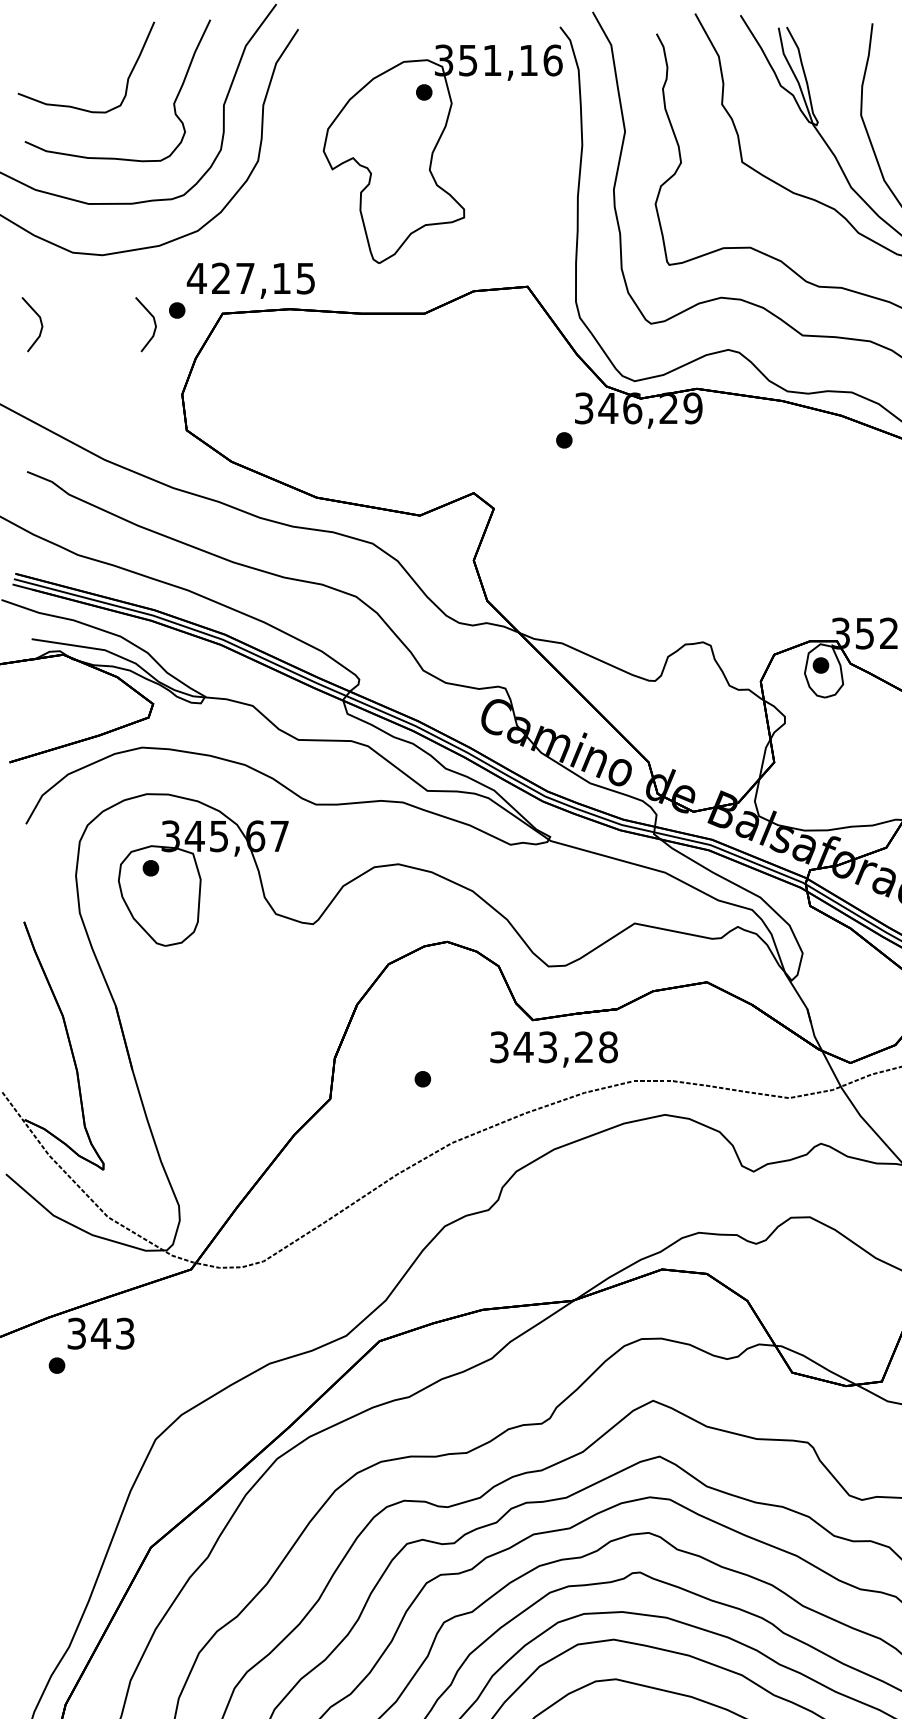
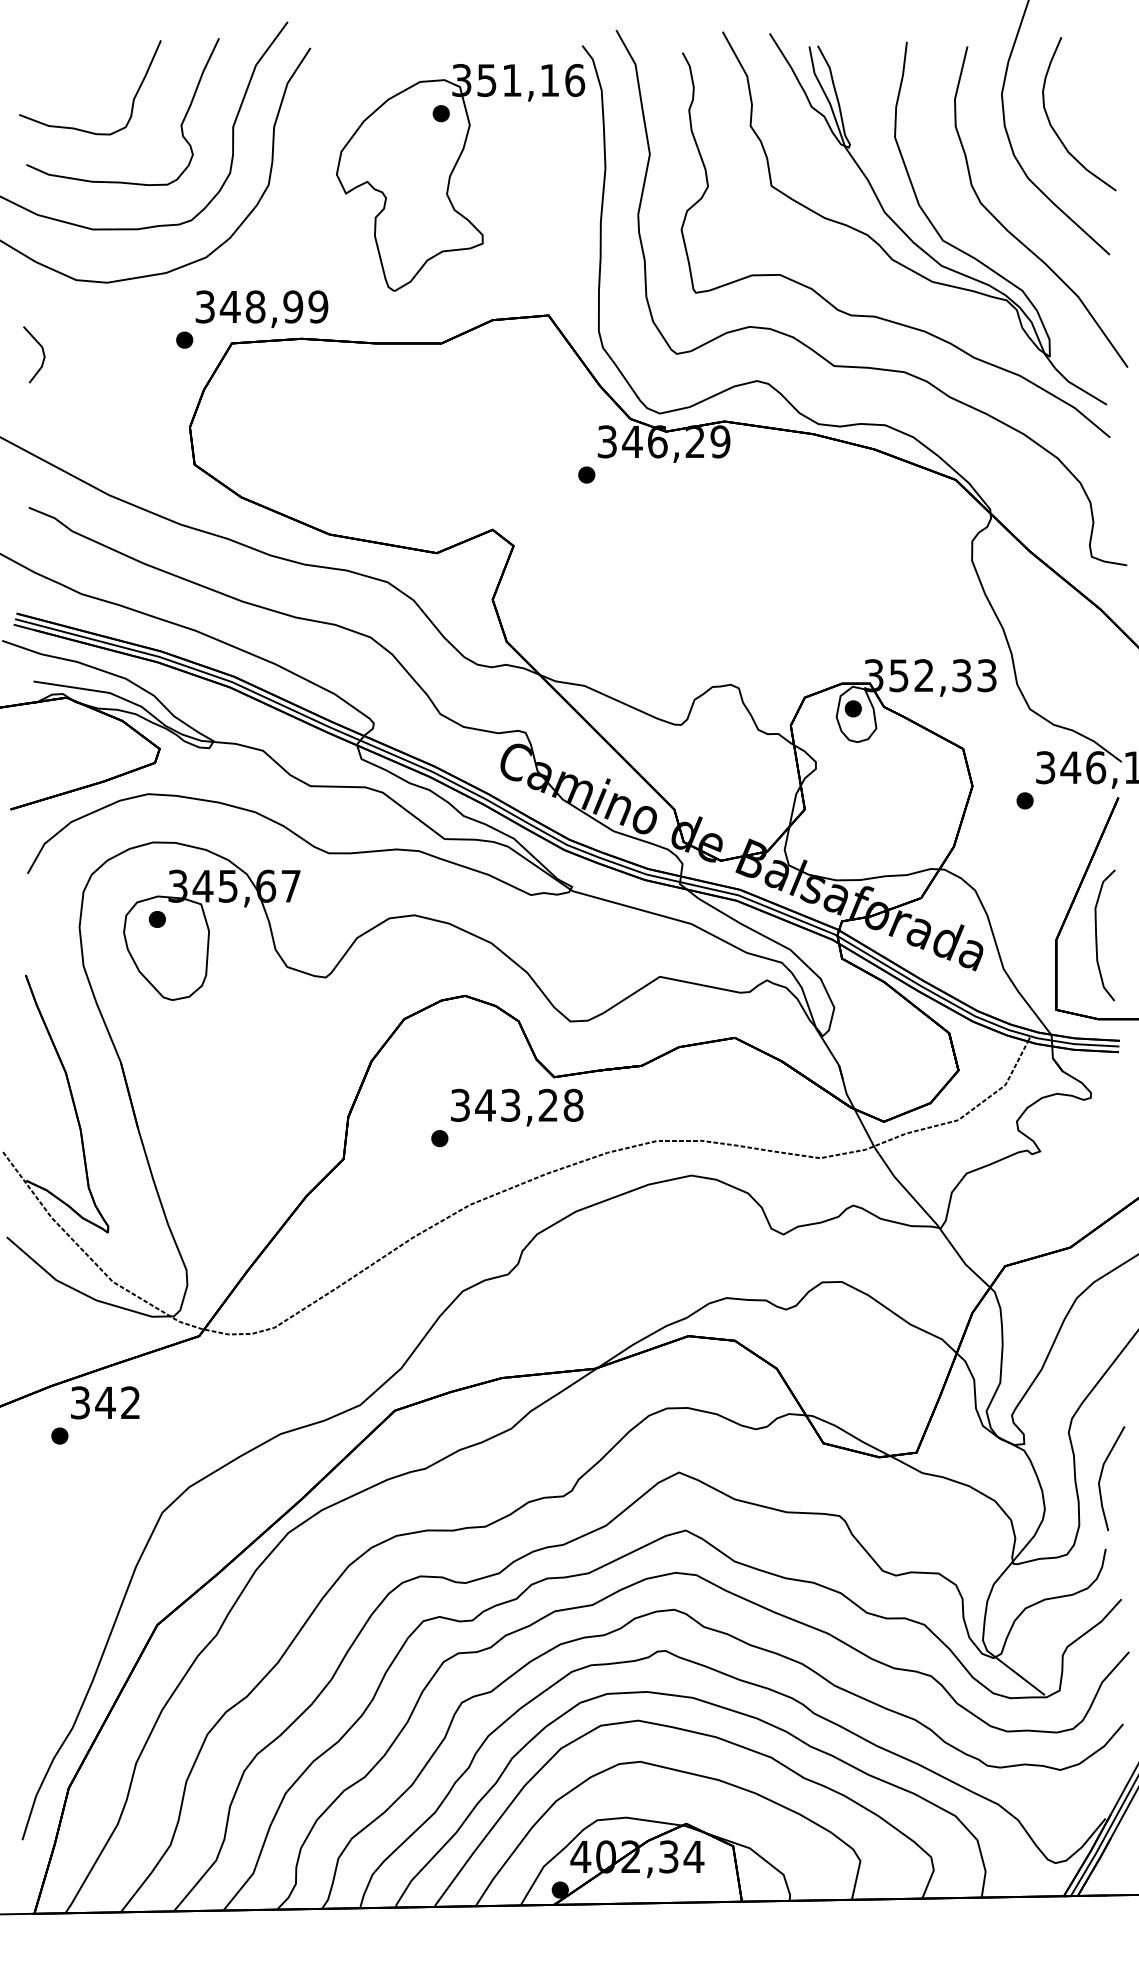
text: (251, 278) -> (261, 306), 427,15 -> 348,99
line: (153, 322) -> (160, 352), removed
text: (554, 1049) -> (517, 1107), moved
text: (125, 1333) -> (130, 1402), 343 -> 342

